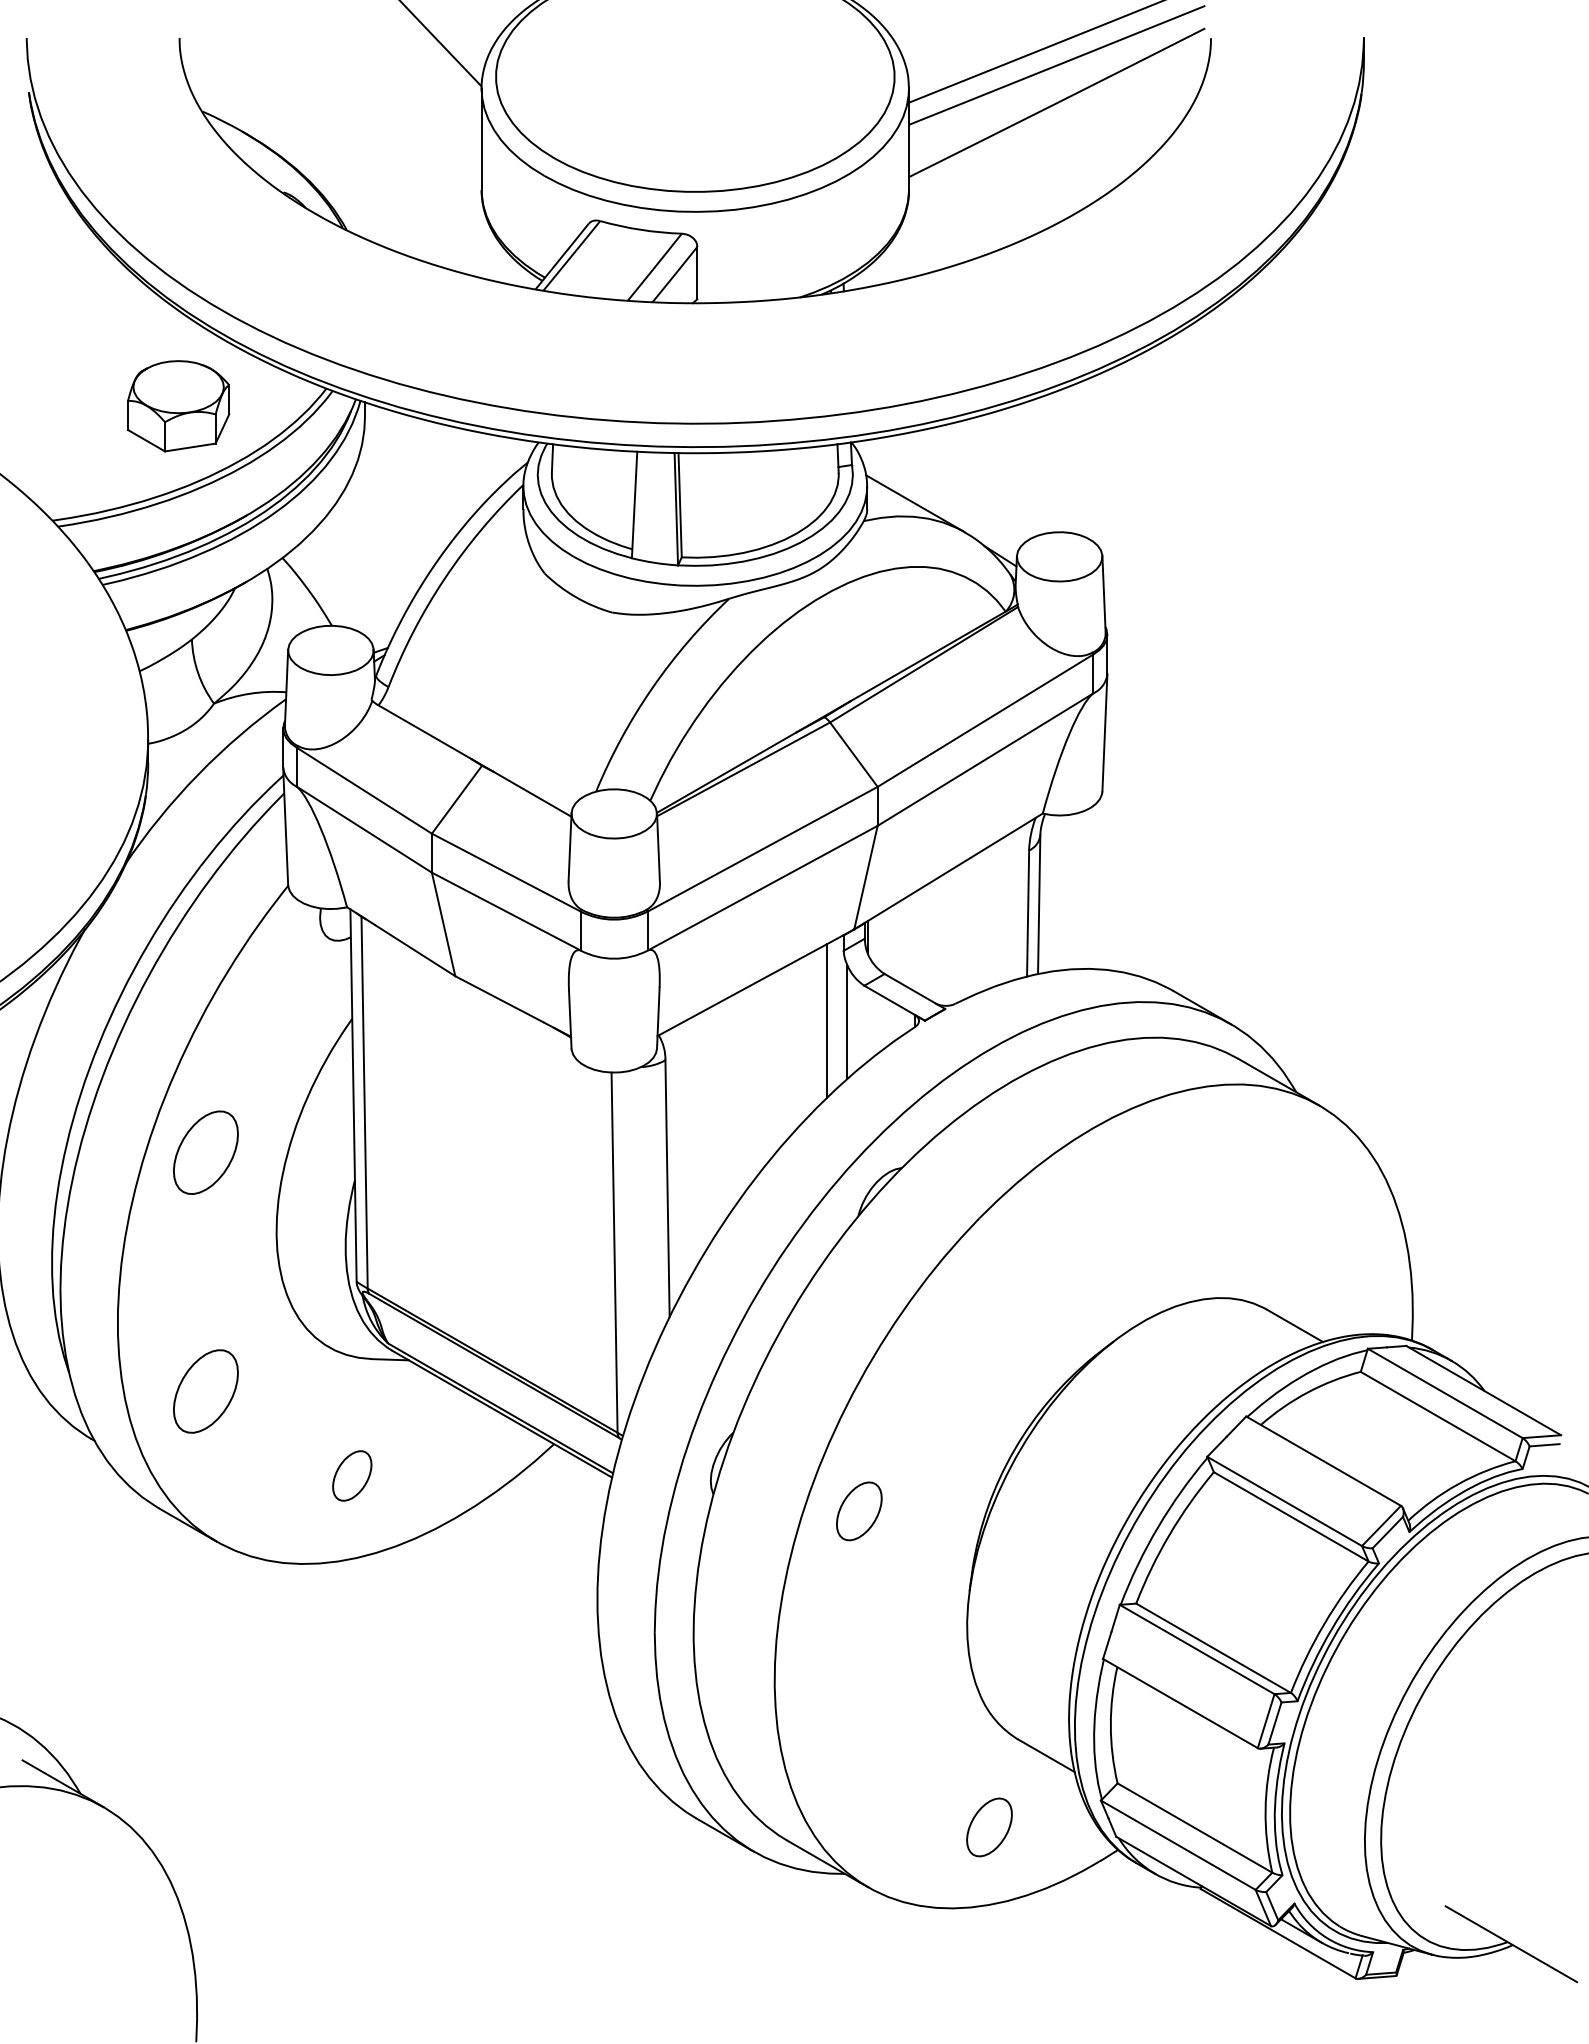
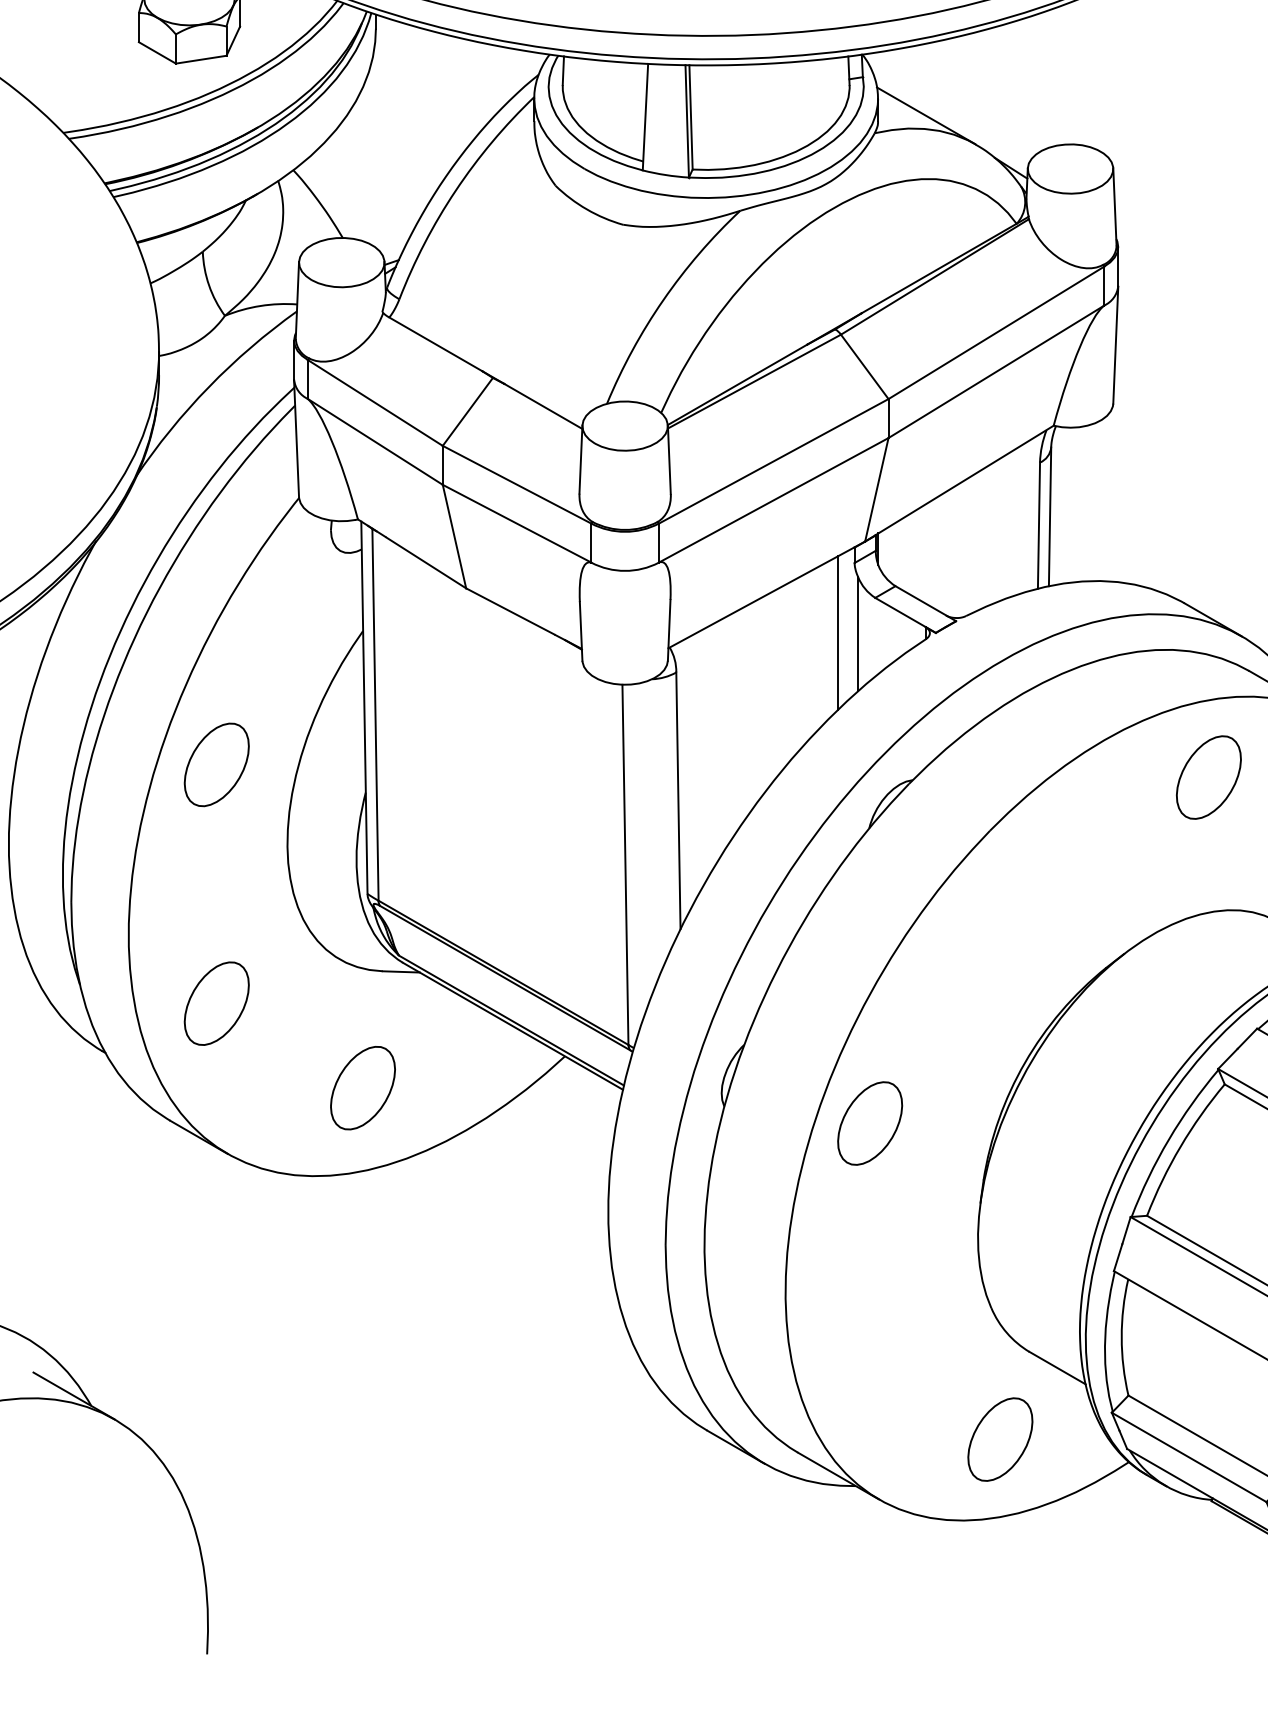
part: (1197, 1165) -> (1208, 777), added
part: (352, 1475) -> (363, 1087), size x1.67
part: (859, 1511) -> (870, 1123), size x1.43
part: (989, 1827) -> (1000, 1439), size x1.43

